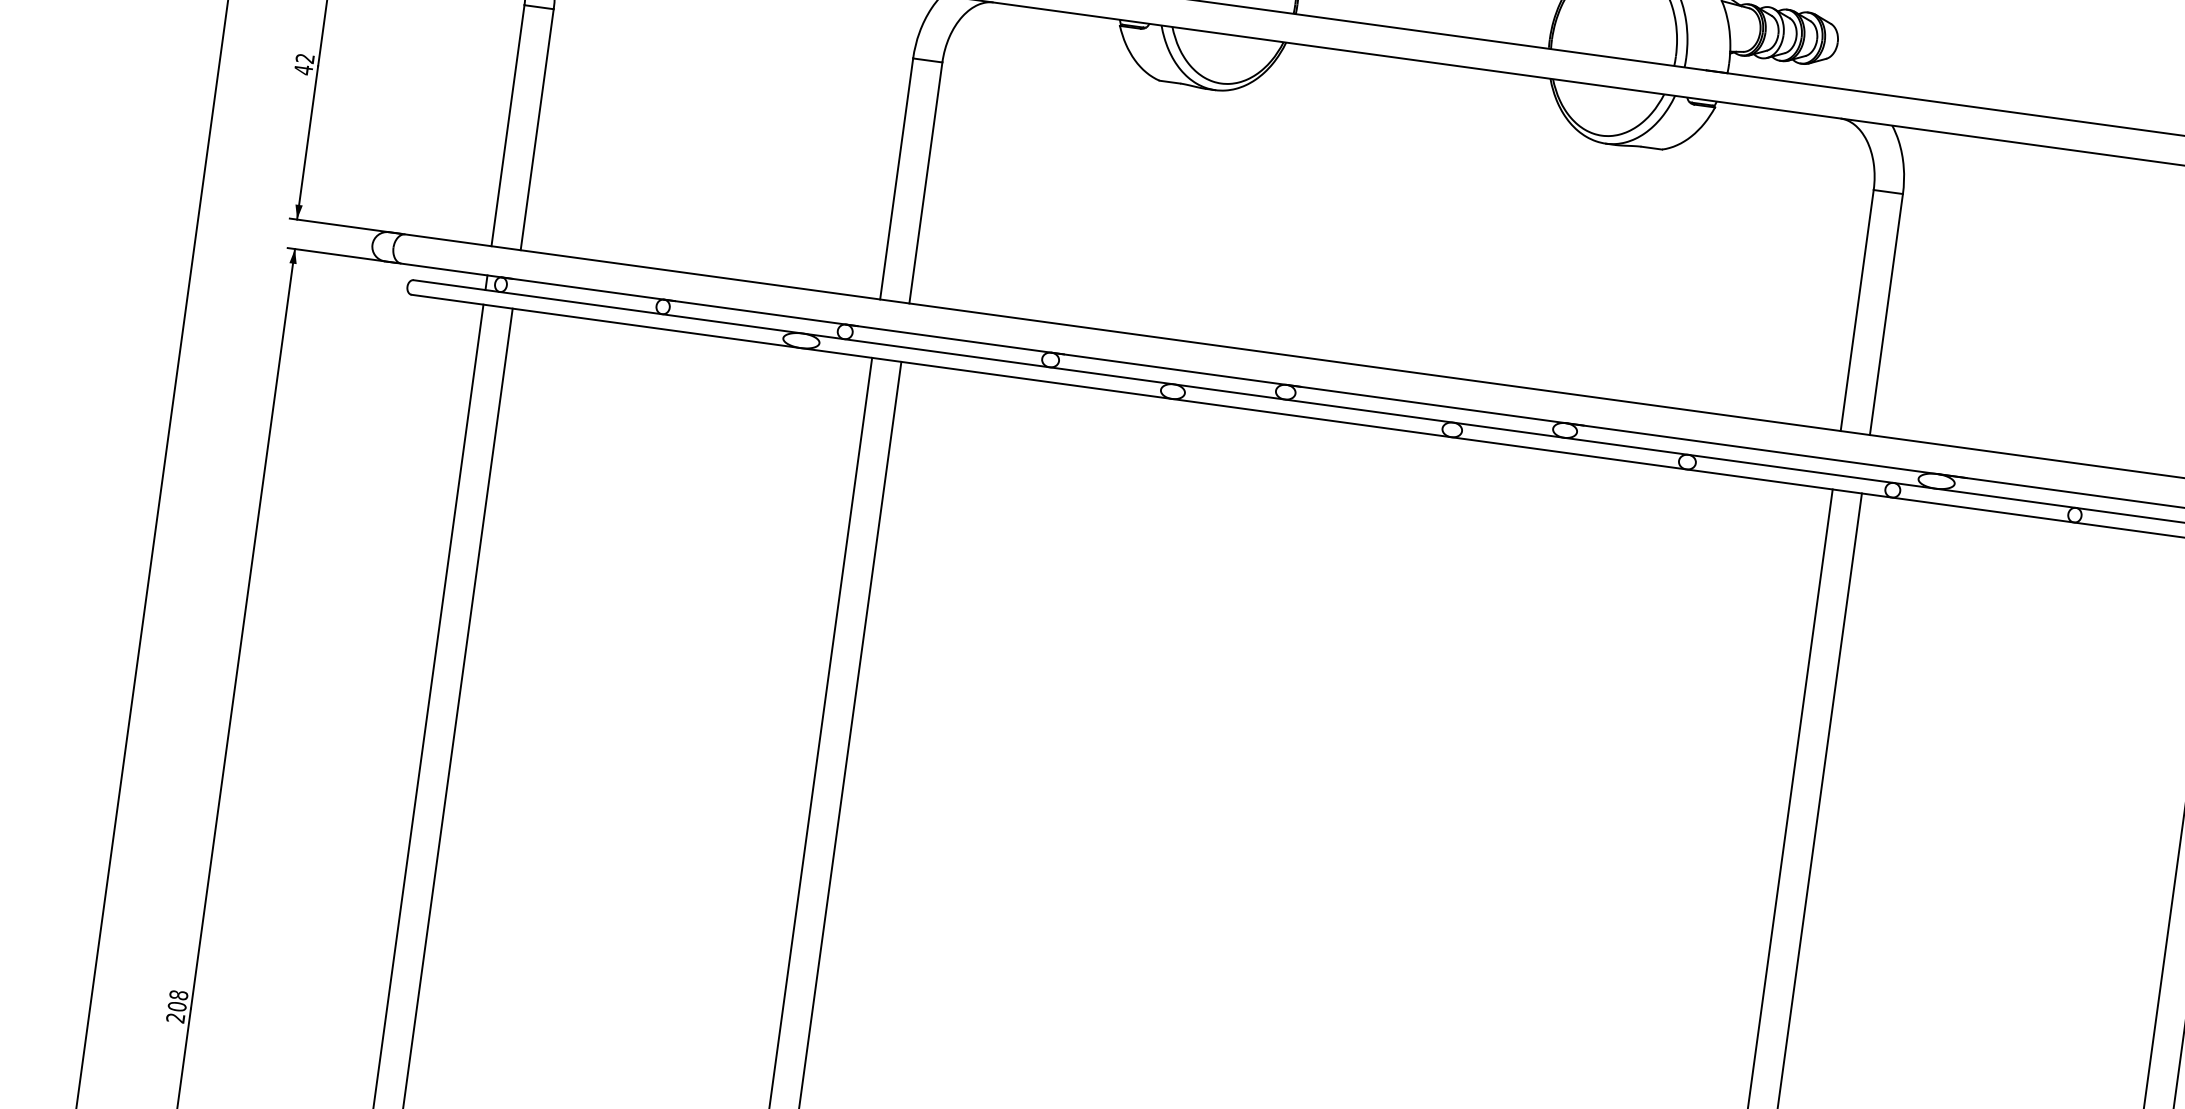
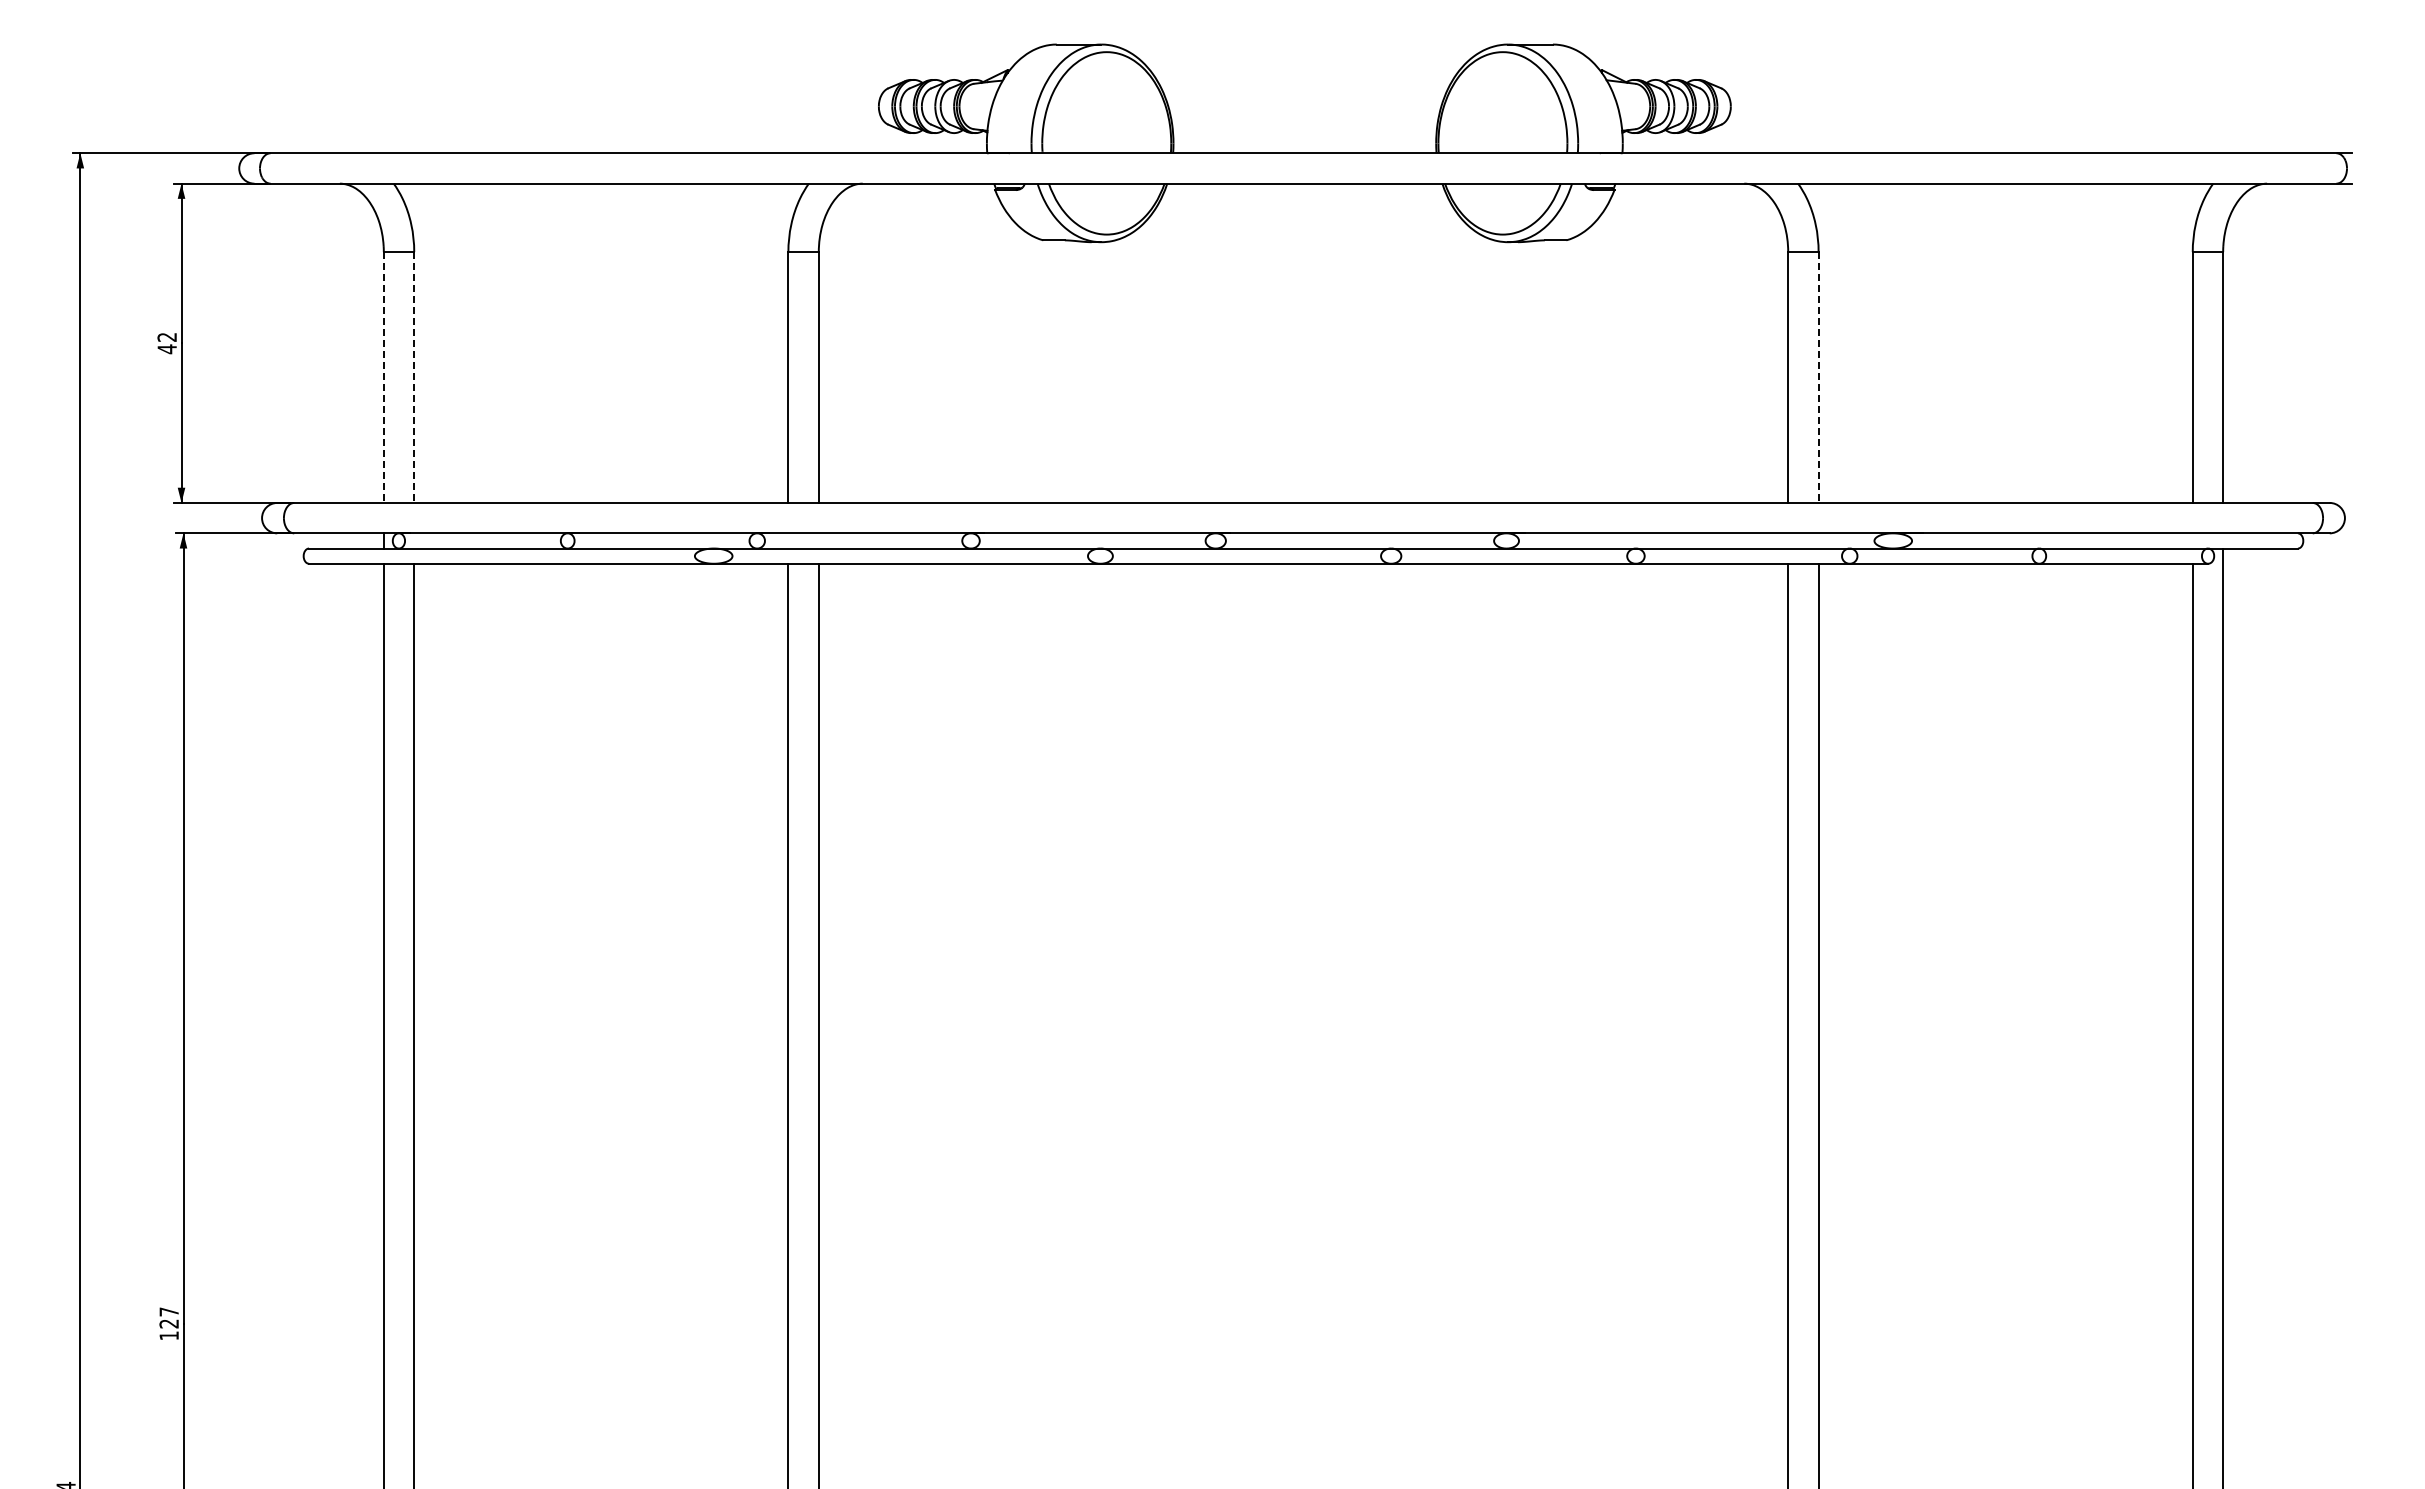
line: (507, 126) -> (383, 378), solid -> dashed
line: (537, 130) -> (414, 378), solid -> dashed
line: (1886, 315) -> (1818, 378), solid -> dashed
text: (176, 1006) -> (168, 1323), 208 -> 127

